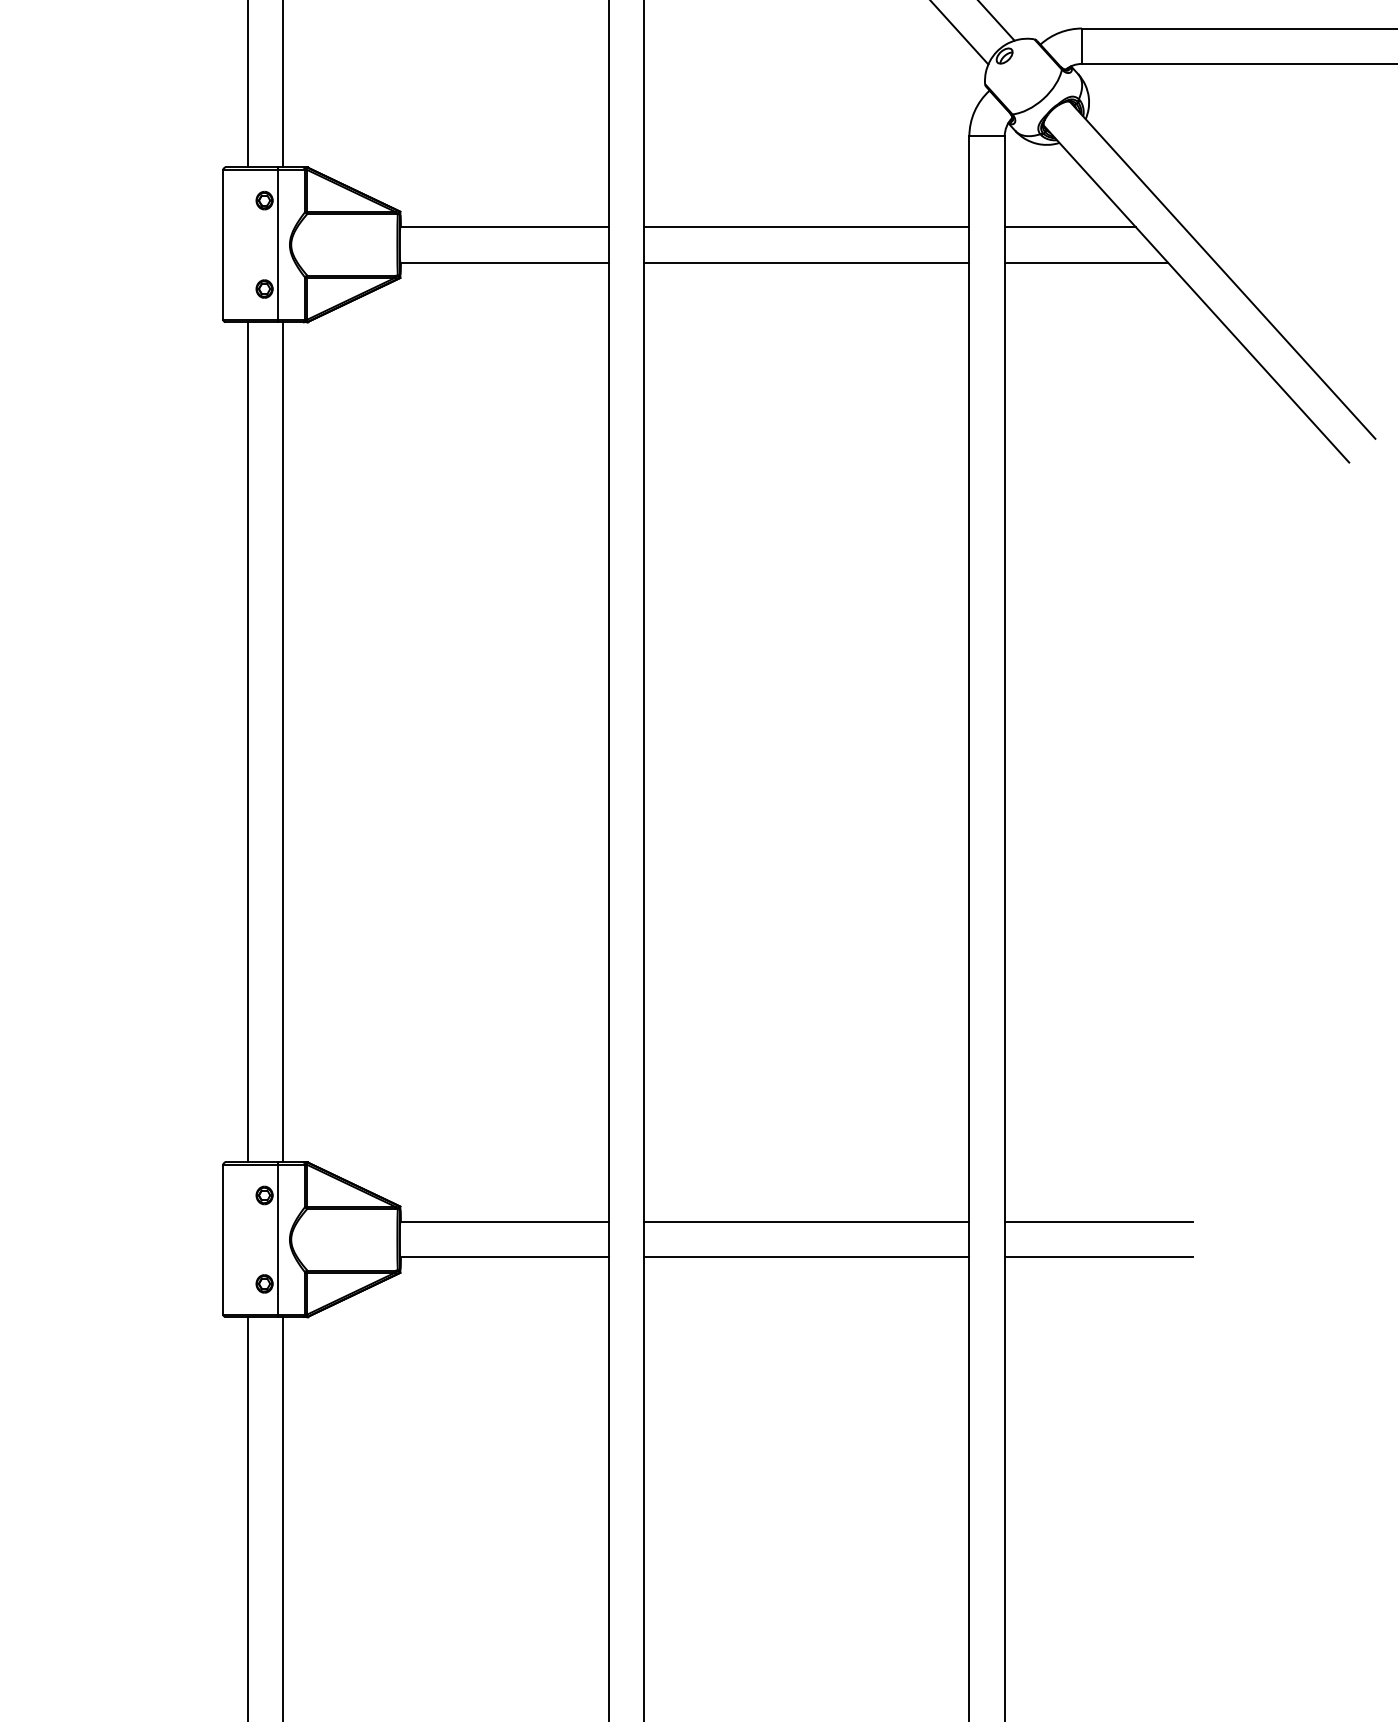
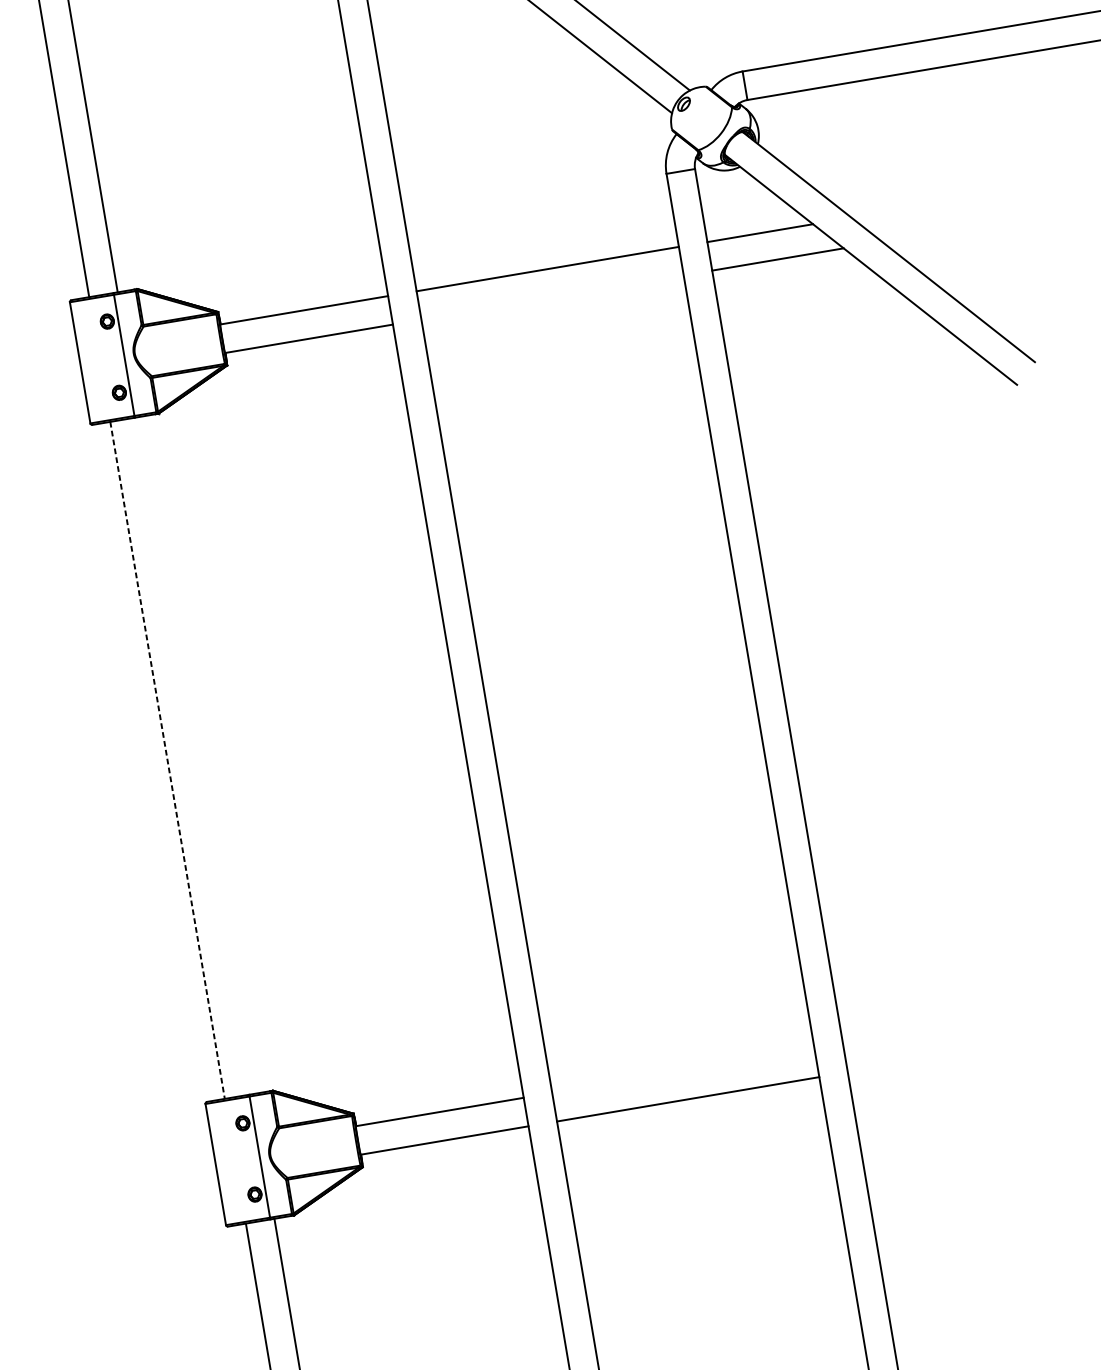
line: (806, 262) -> (552, 297), removed
line: (247, 742) -> (167, 760), solid -> dashed
line: (283, 742) -> (196, 755), removed
line: (806, 1222) -> (683, 1071), removed
line: (1098, 1222) -> (918, 1031), removed
line: (1098, 1257) -> (923, 1059), removed

